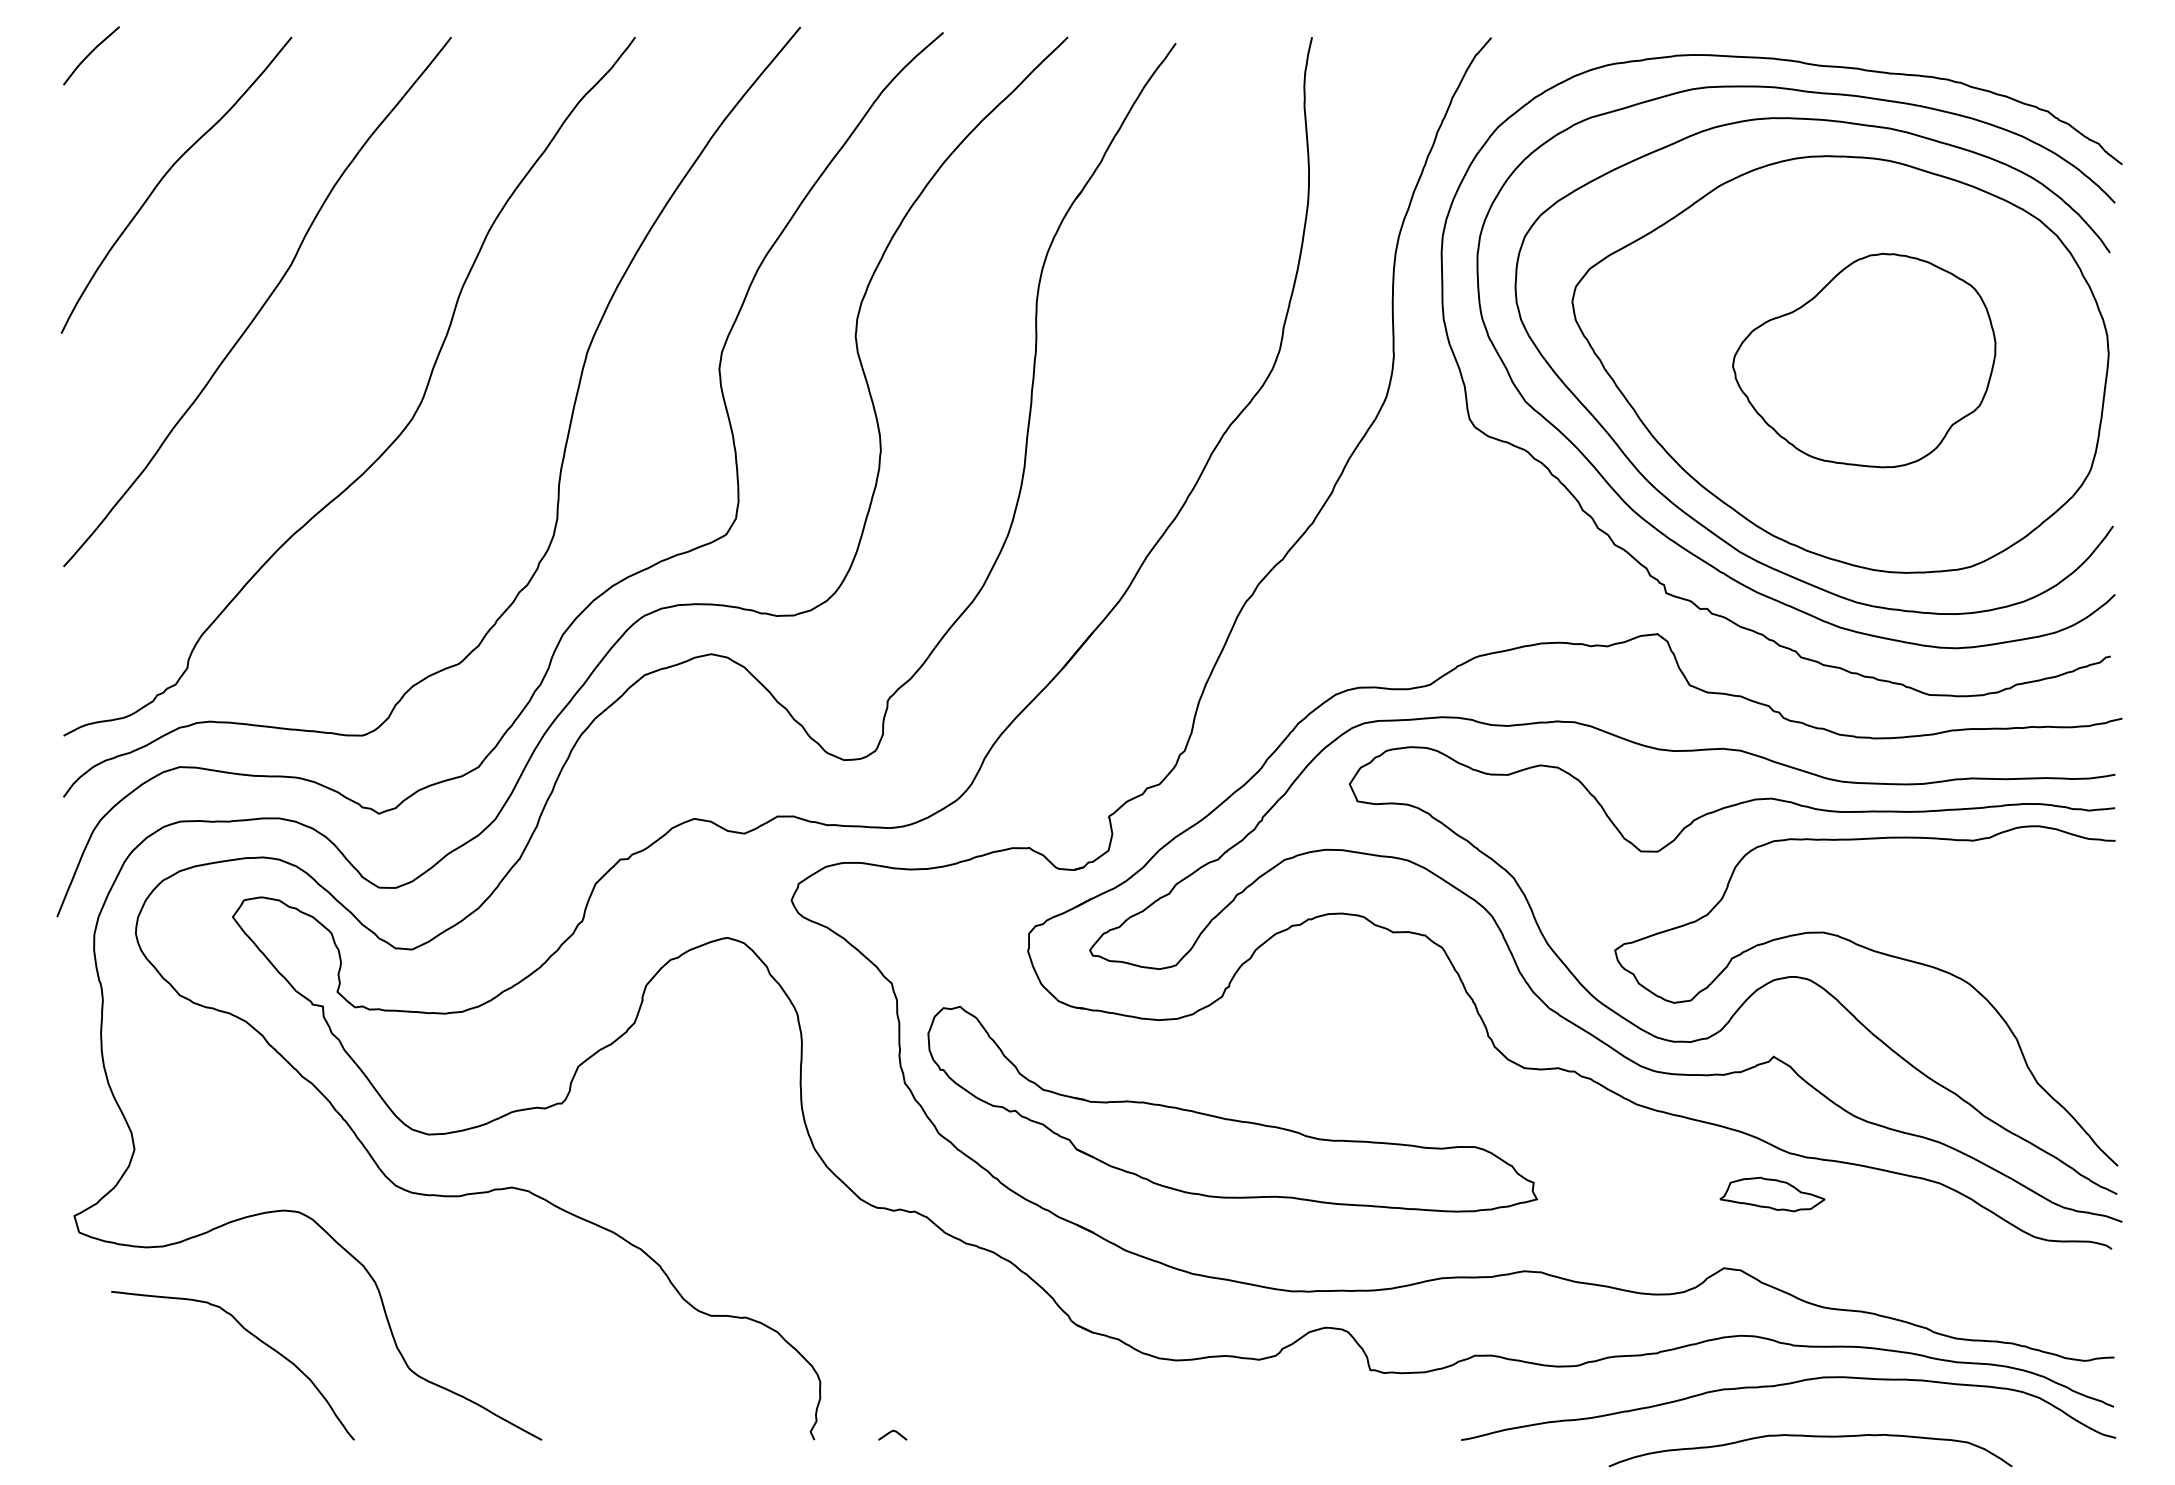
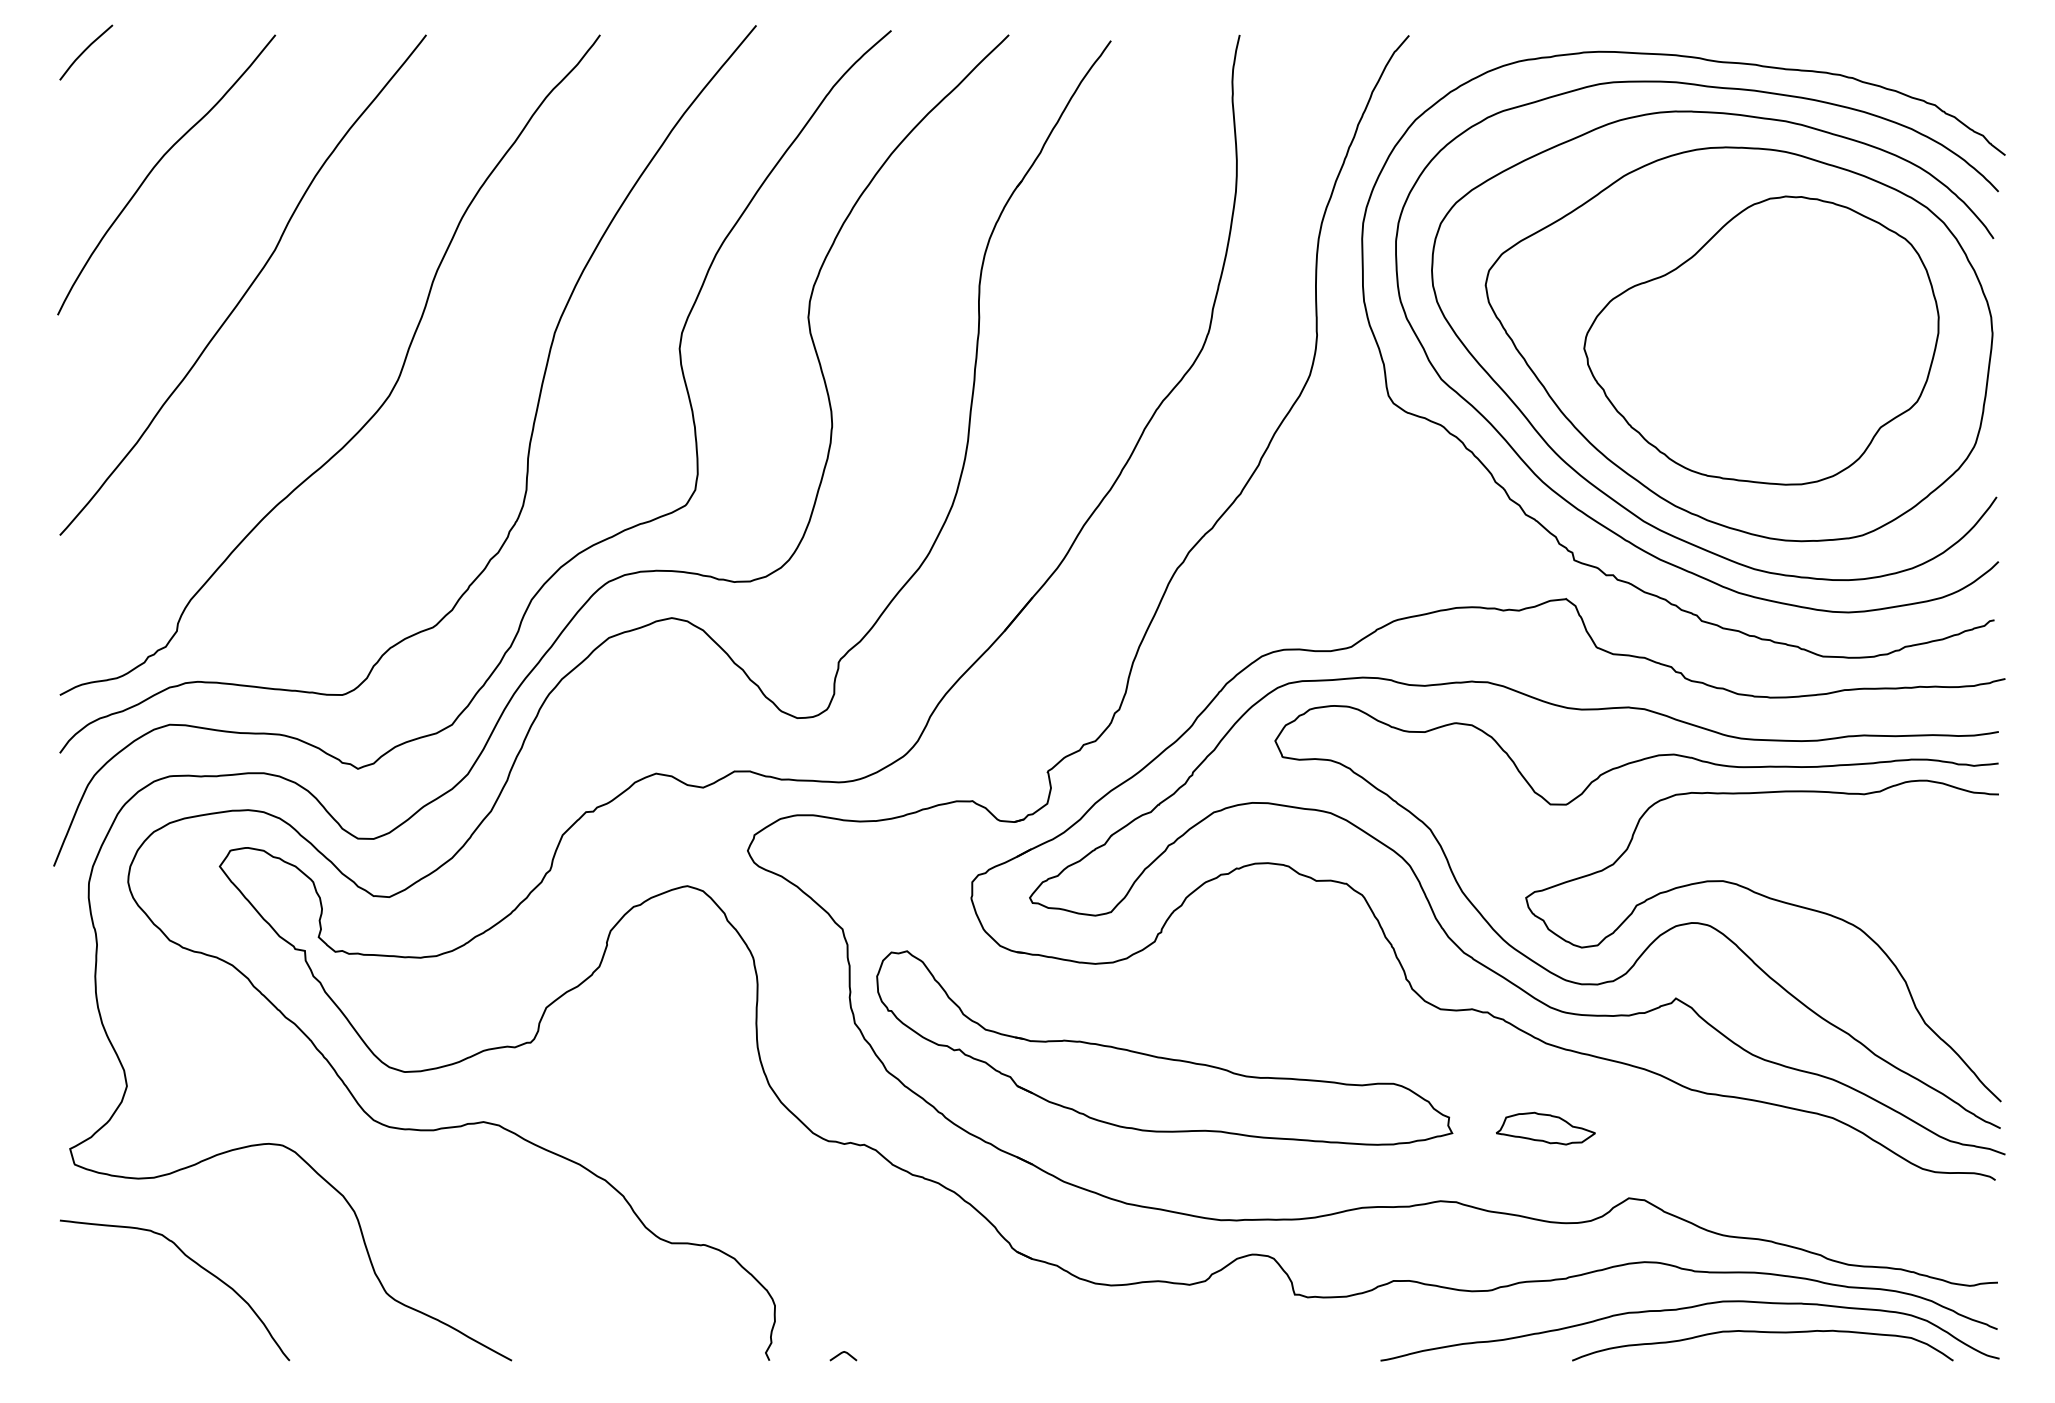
part: (1864, 360) -> (1761, 340), size x1.43
part: (1772, 1194) -> (1545, 1128), moved
curve: (252, 1336) -> (193, 1262), moved
curve: (1810, 1436) -> (1762, 1332), moved

